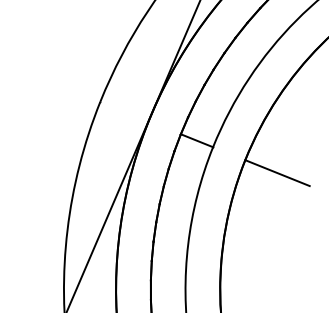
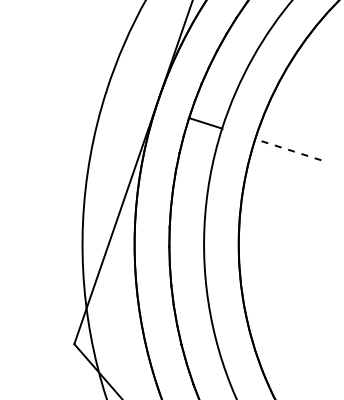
line: (277, 172) -> (288, 149), solid -> dashed

